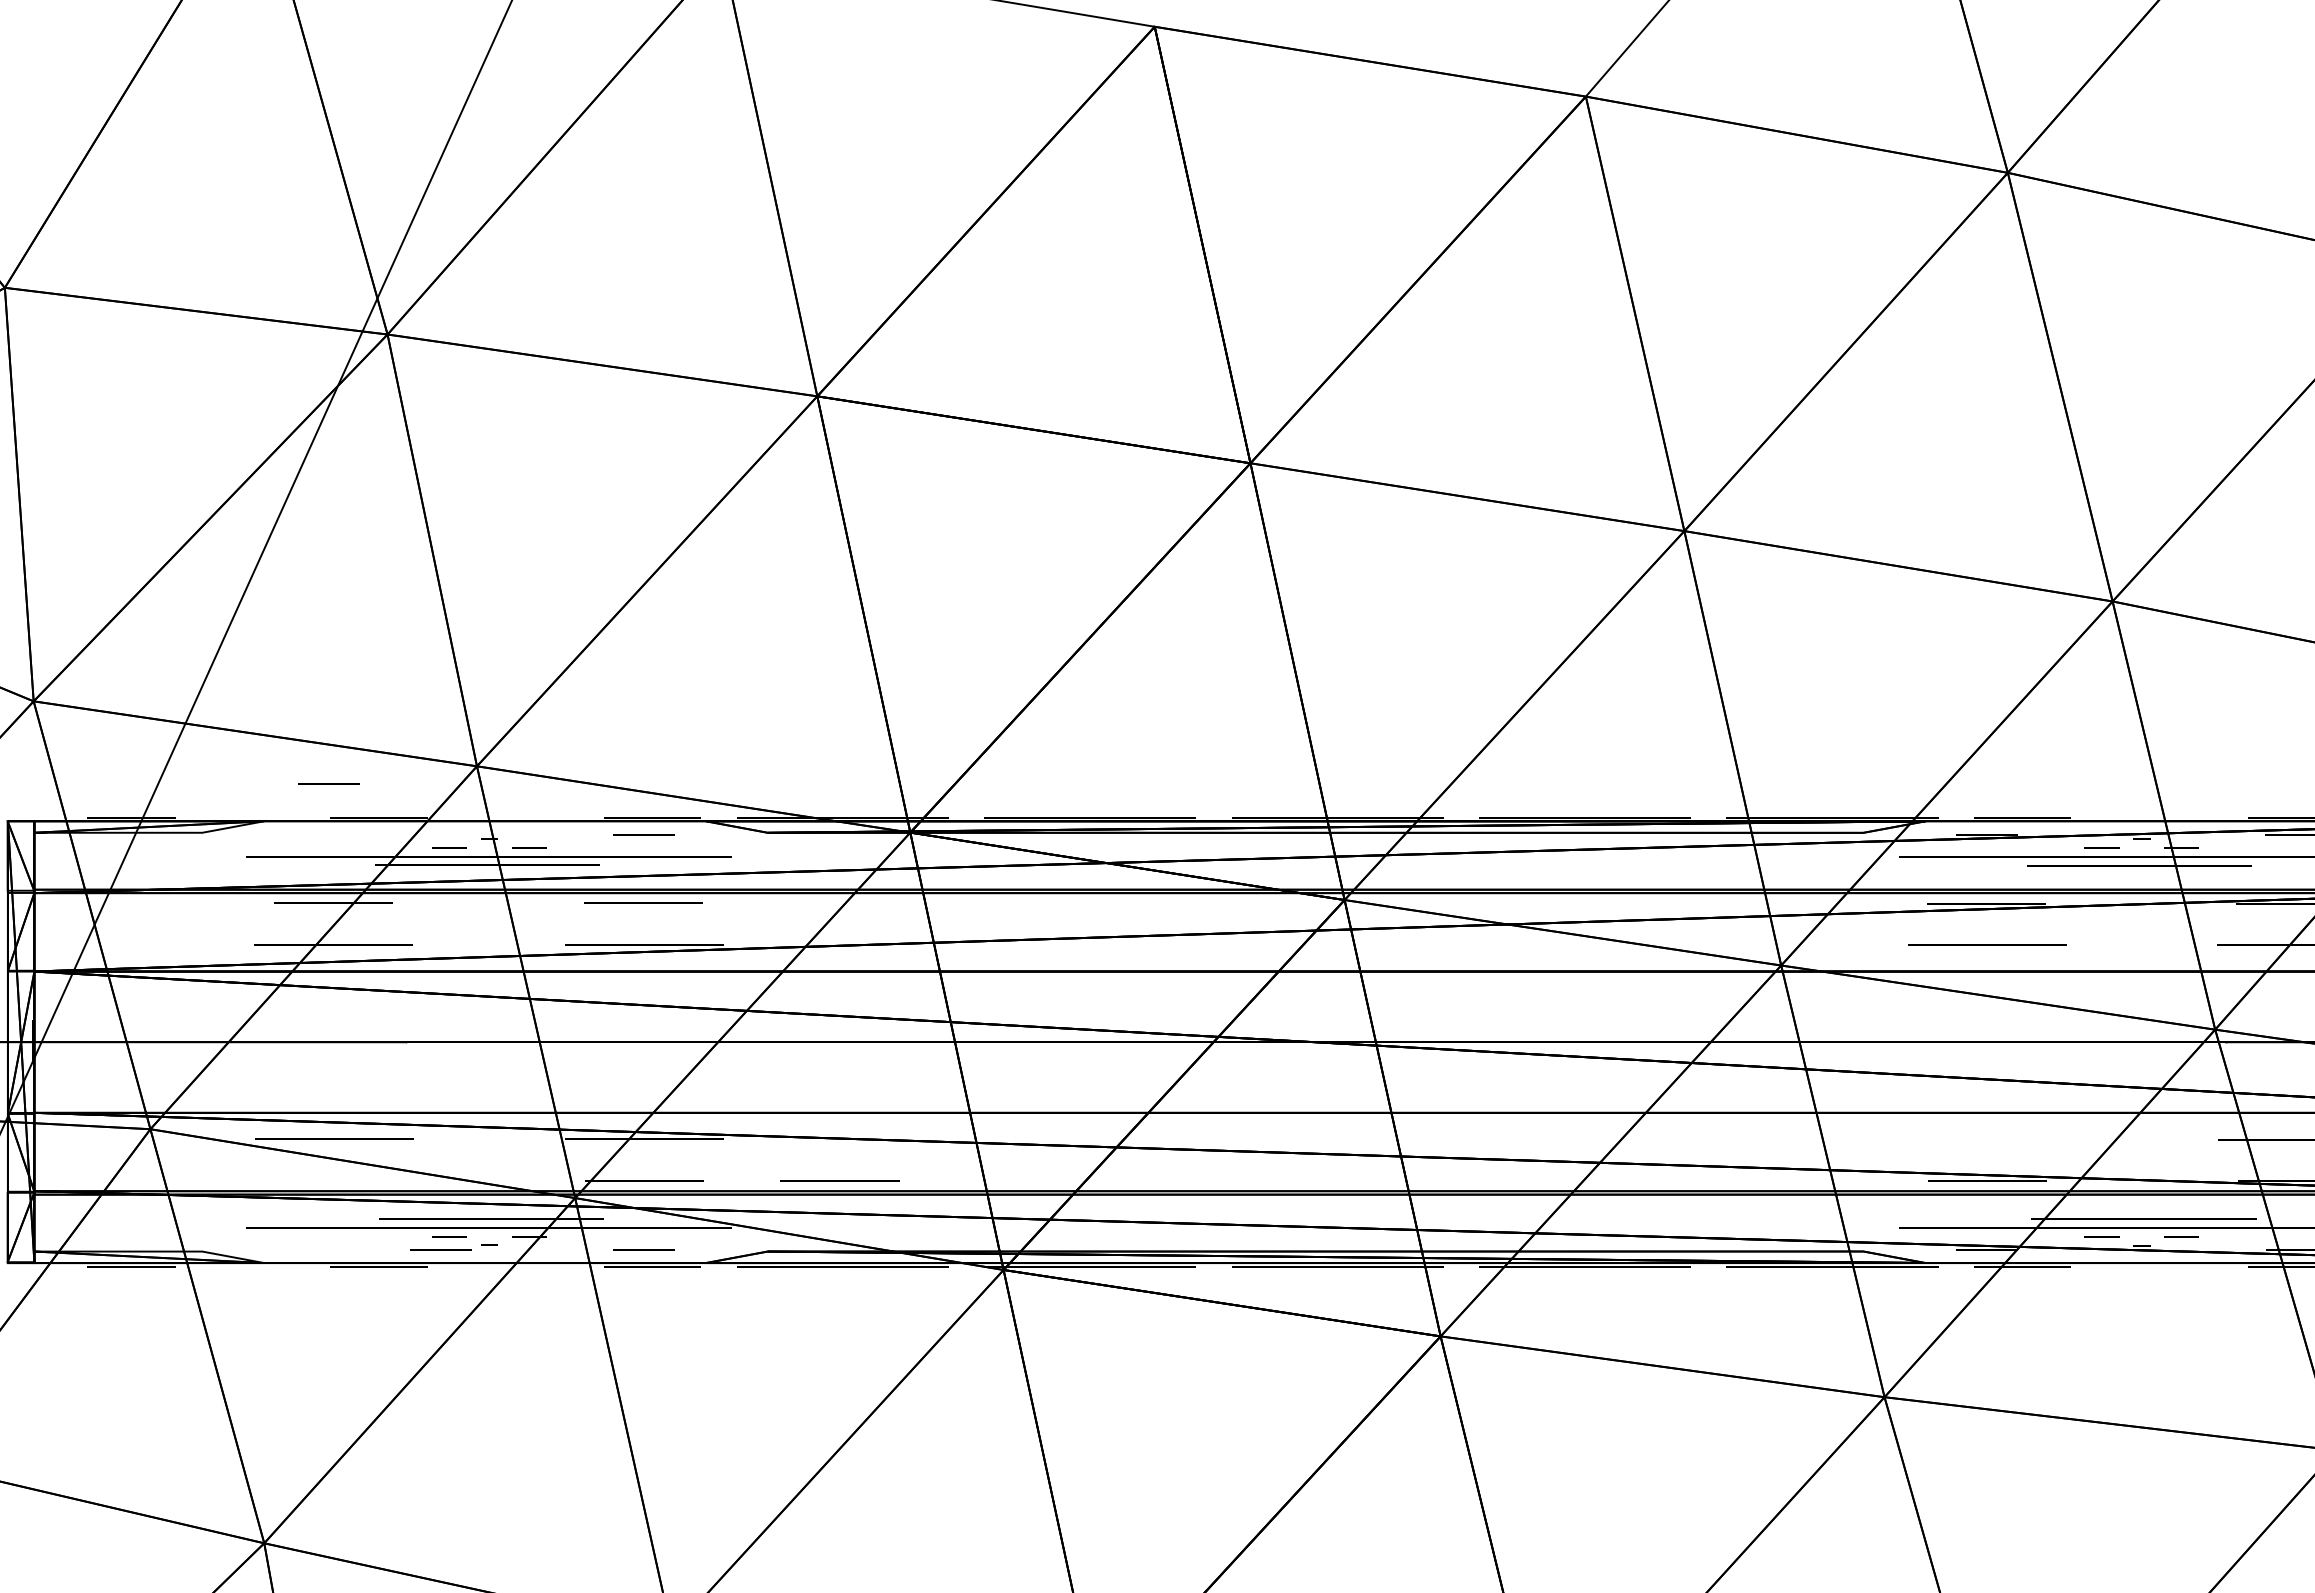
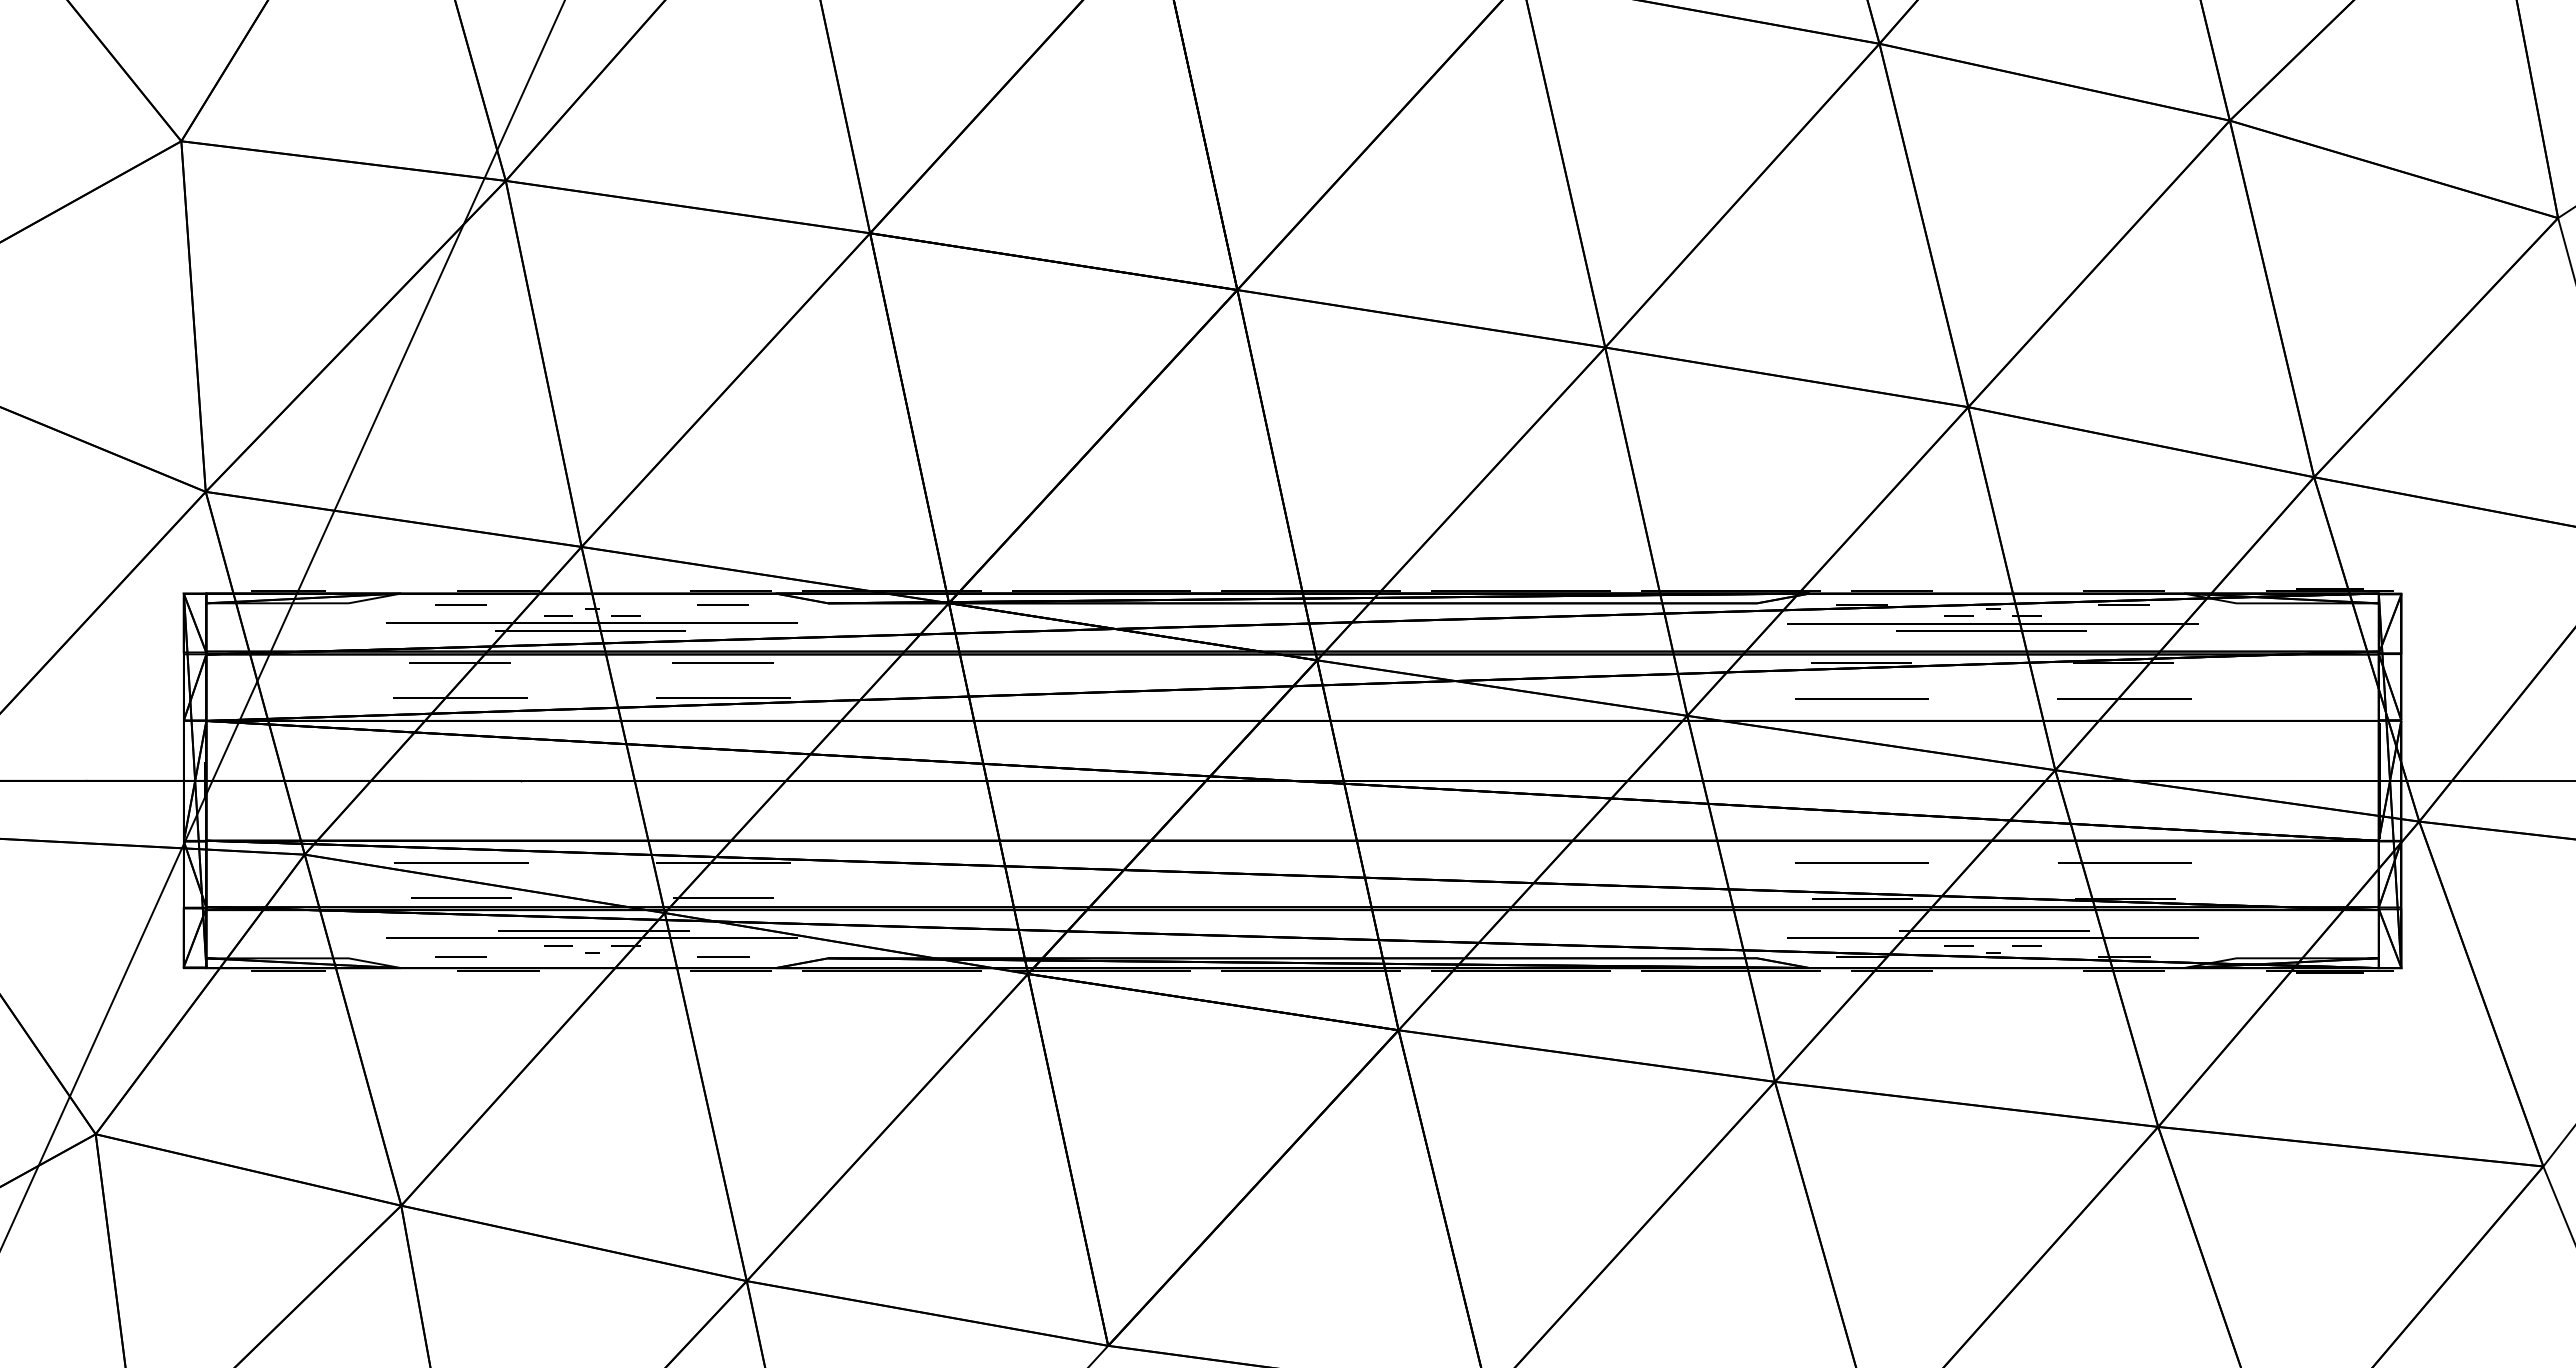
line: (328, 783) -> (460, 604), moved
line: (1986, 1138) -> (1861, 862), added
line: (840, 1179) -> (461, 897), moved
line: (440, 1249) -> (460, 956), moved

